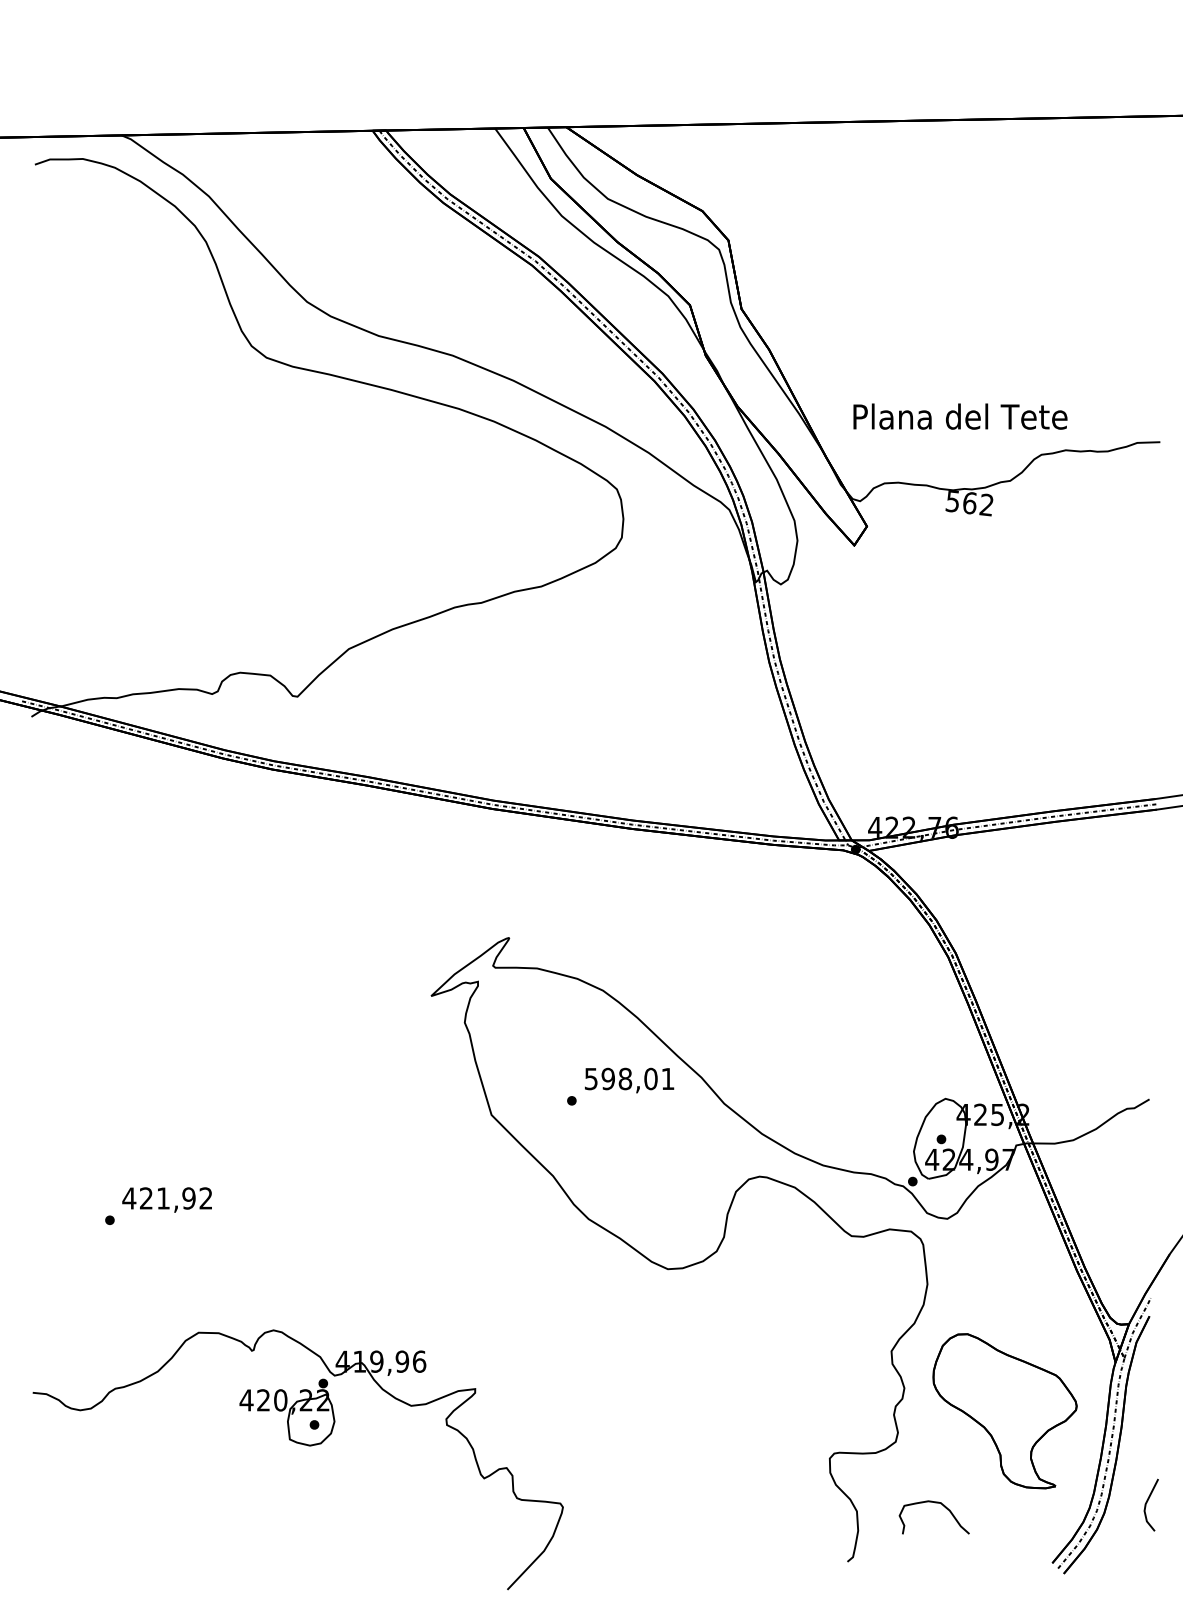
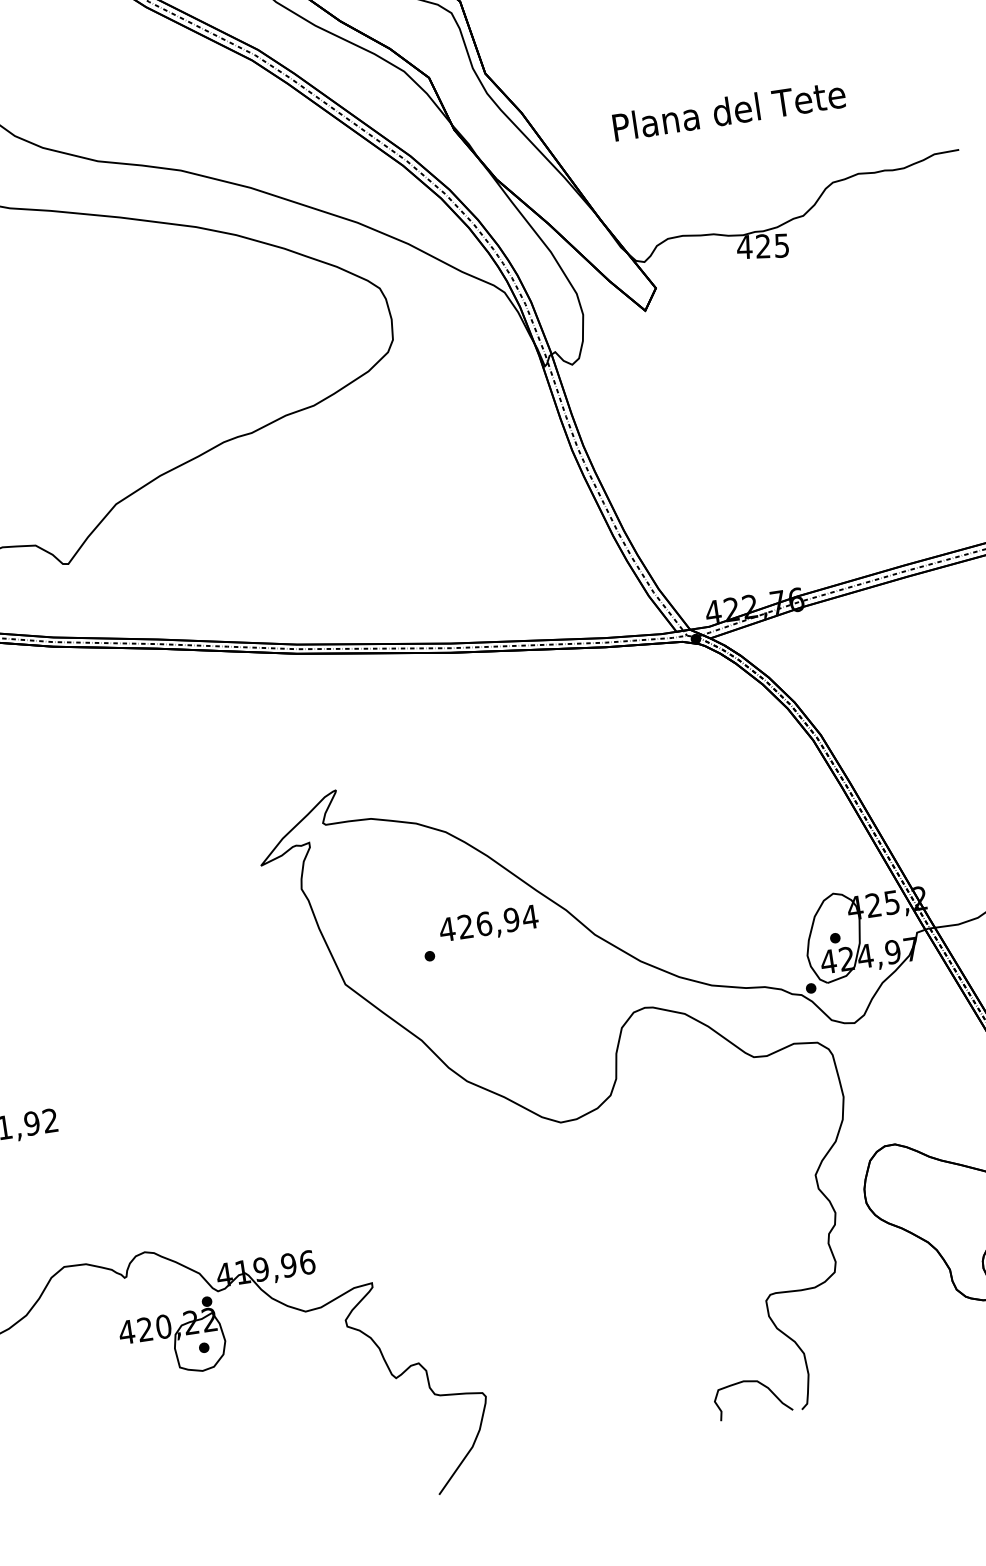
text: (960, 416) -> (729, 110), moved
text: (969, 503) -> (762, 246), 562 -> 425
text: (629, 1078) -> (488, 922), 598,01 -> 426,94
curve: (935, 1503) -> (751, 1382), moved

